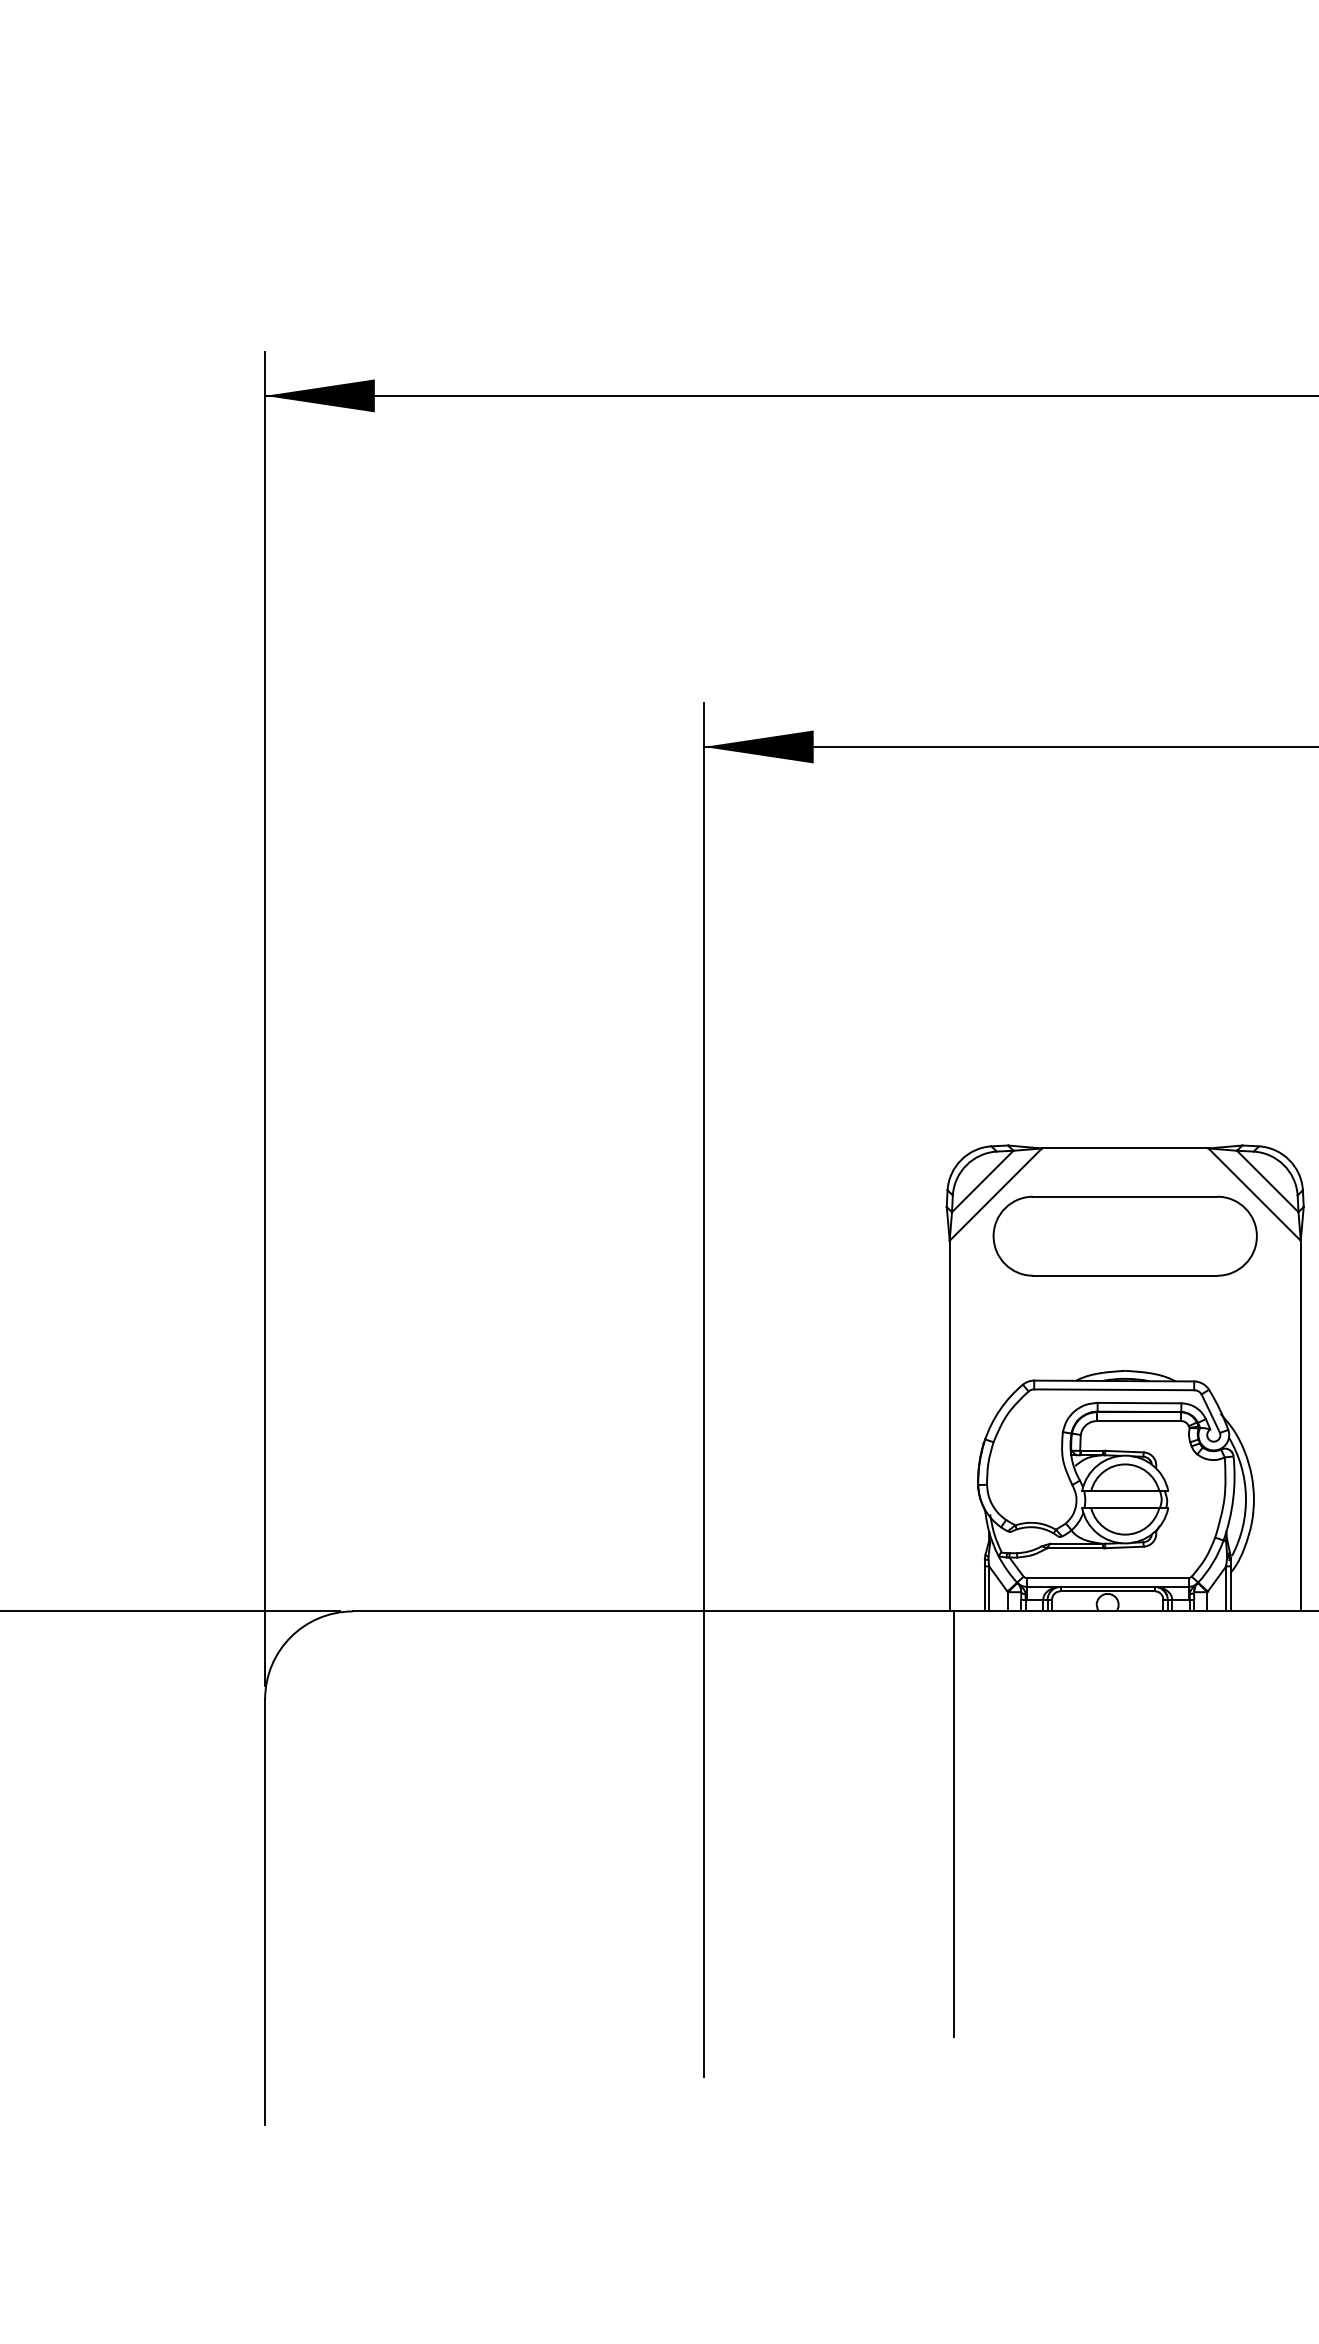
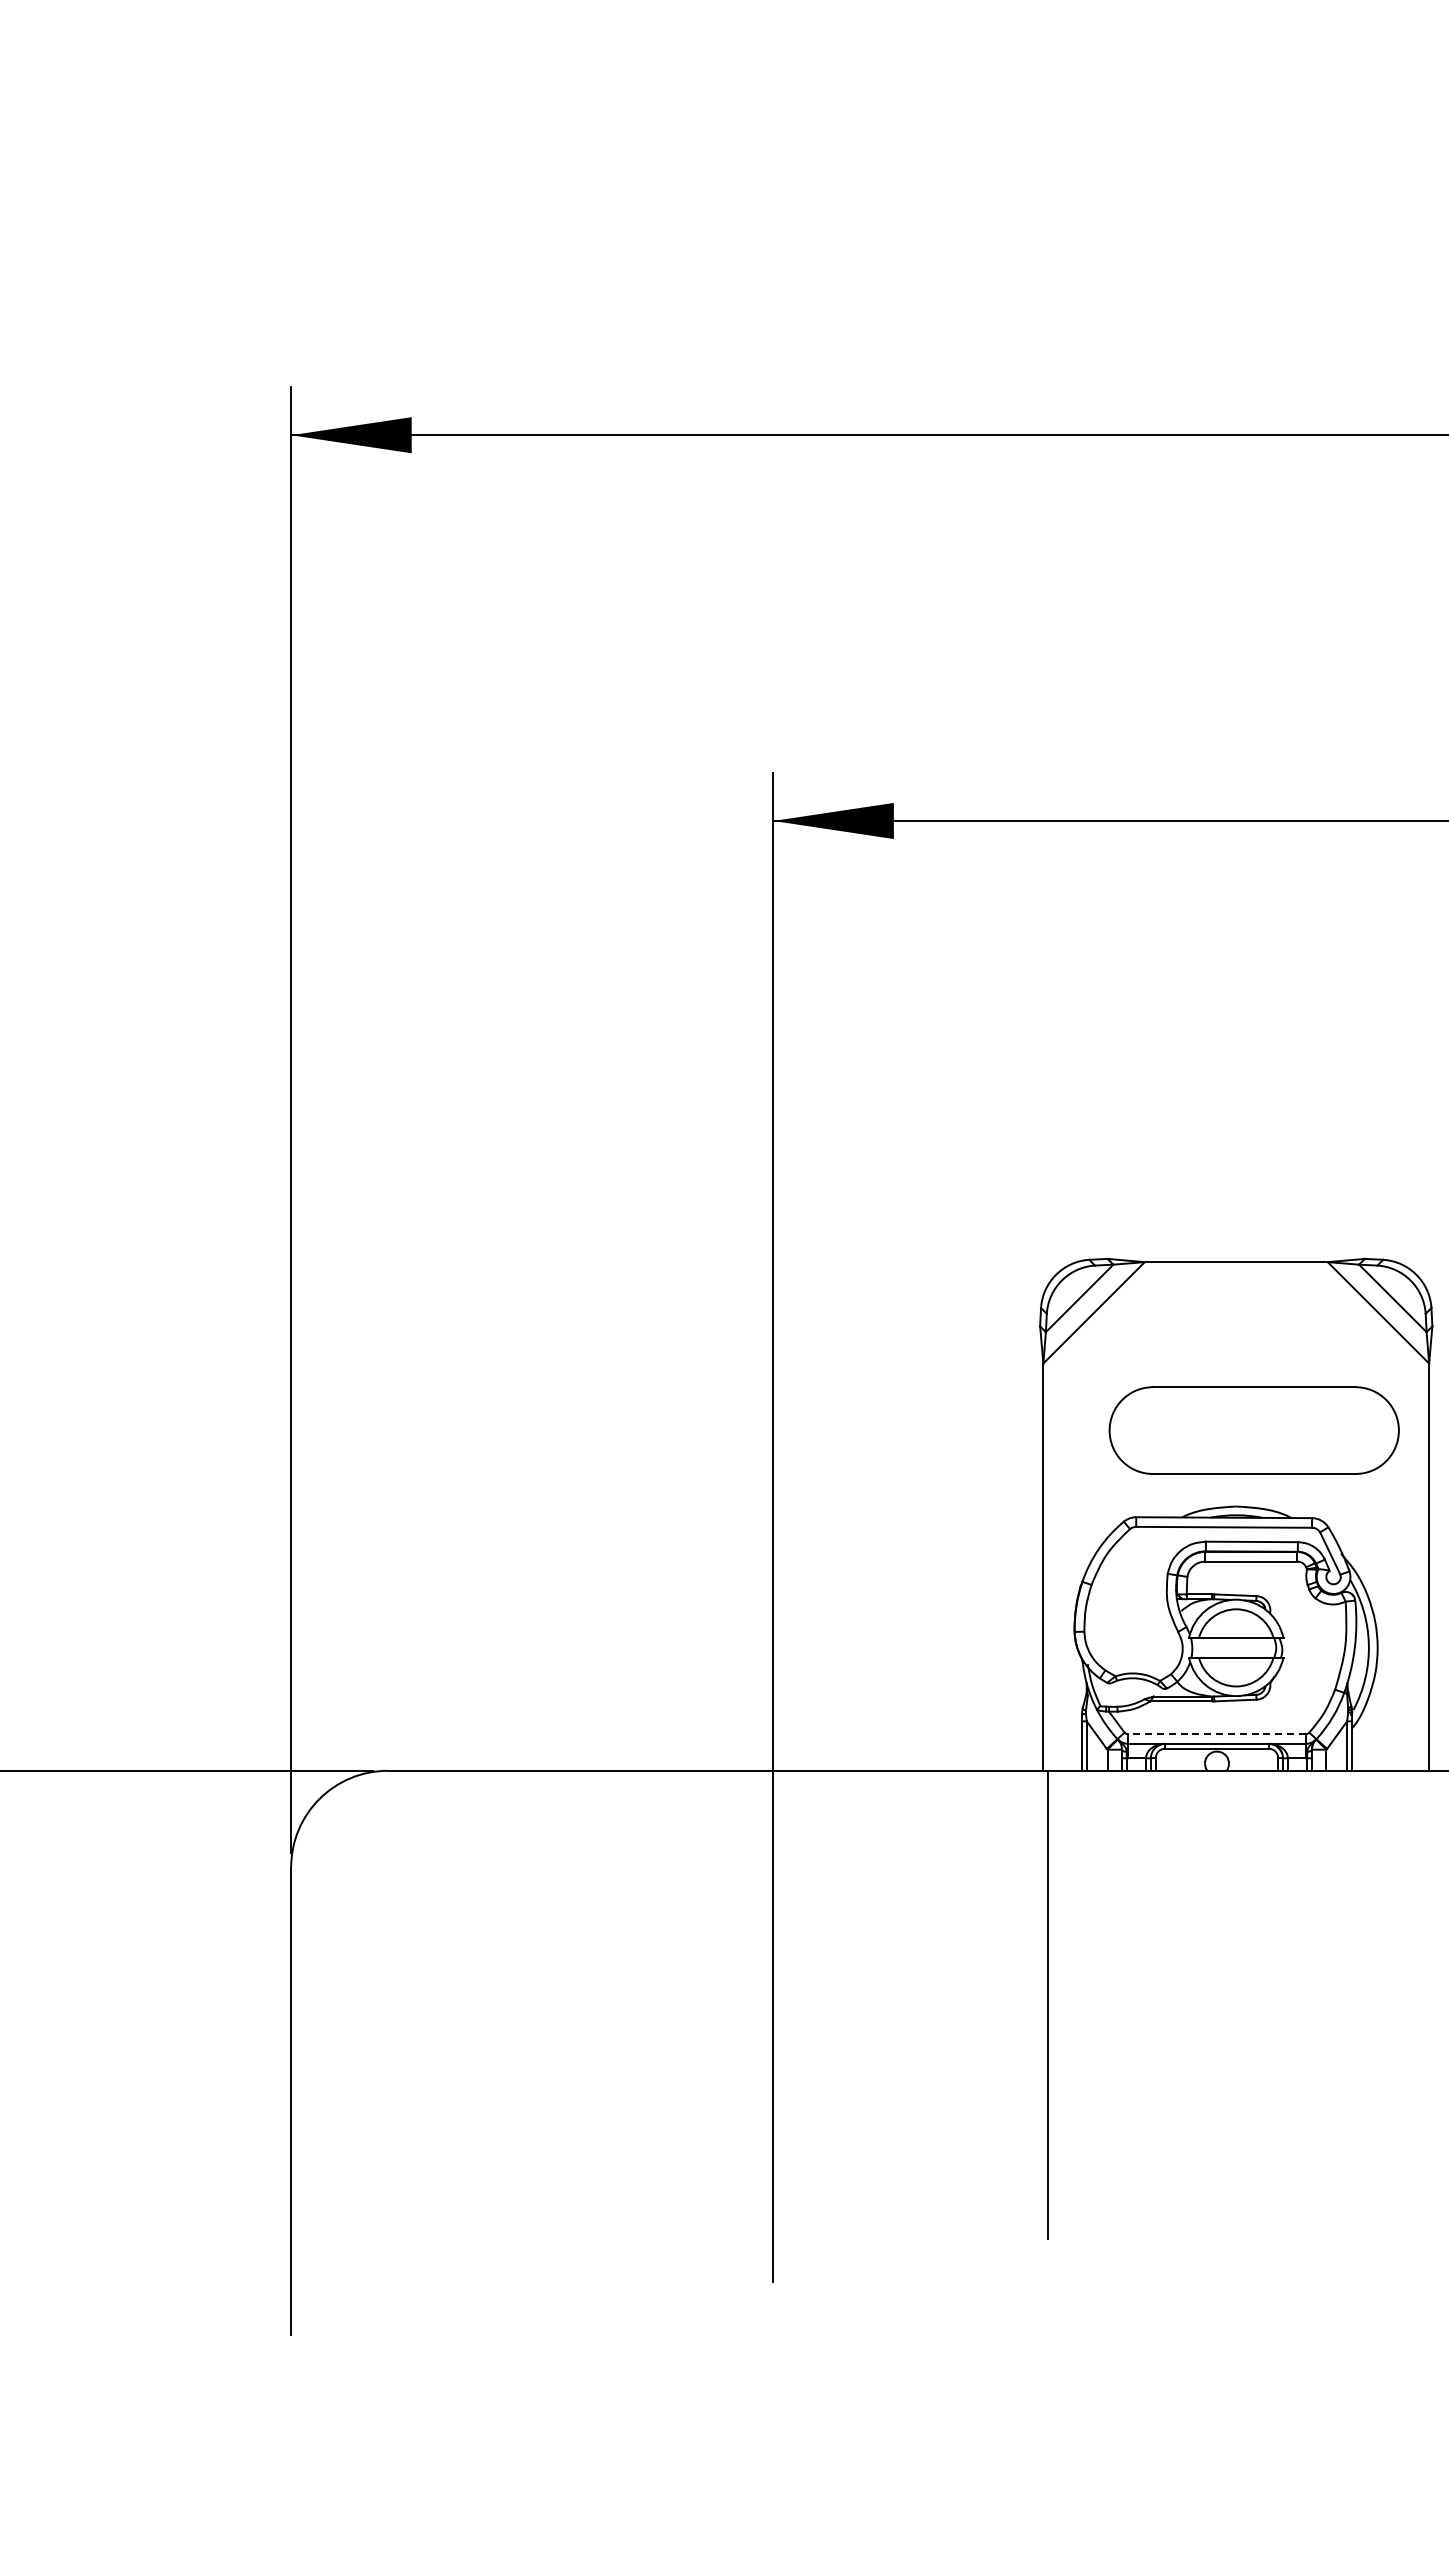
part: (1124, 1236) -> (1253, 1430), moved
line: (1107, 1578) -> (1216, 1734), solid -> dashed

